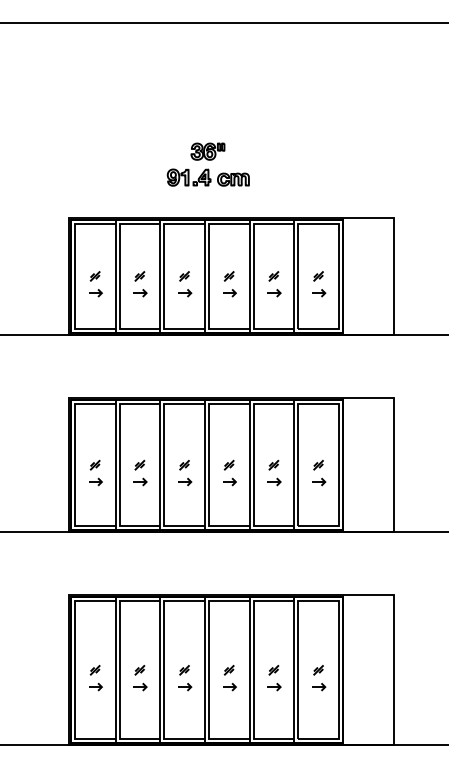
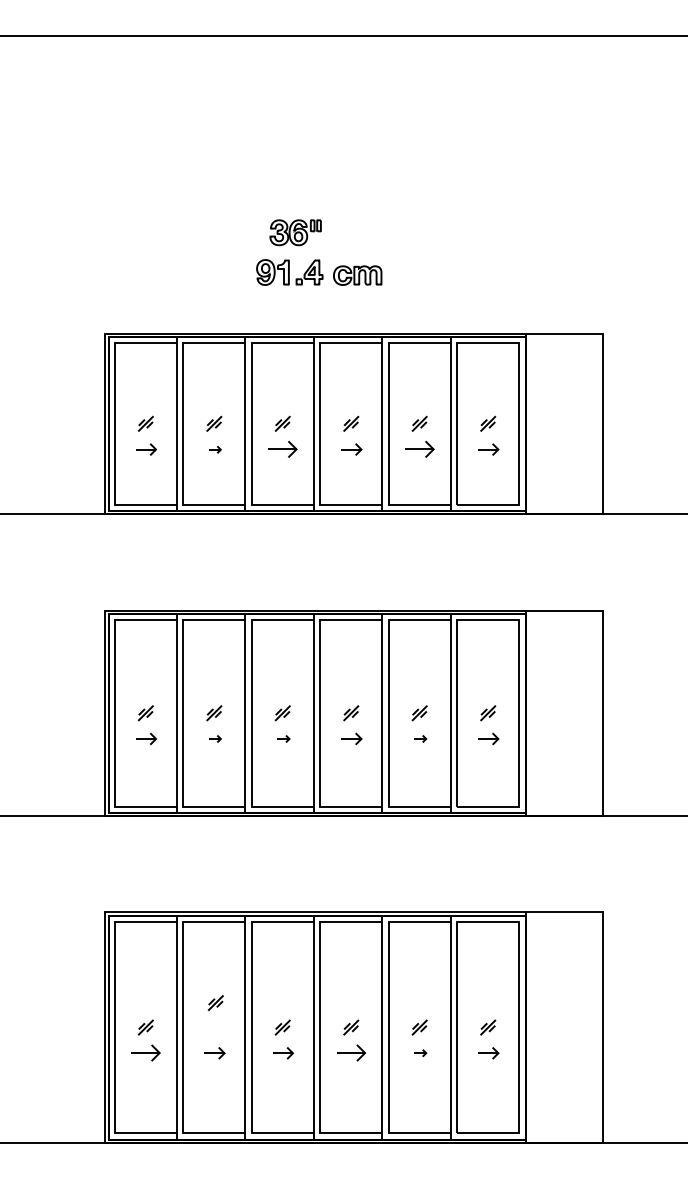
part: (207, 151) -> (294, 232), moved
part: (140, 293) -> (215, 450), size x0.6
part: (185, 293) -> (284, 450), size x1.4
part: (274, 293) -> (420, 450), size x1.4
part: (140, 481) -> (215, 738), size x0.6
part: (185, 481) -> (284, 738), size x0.6
part: (274, 481) -> (420, 738), size x0.6
part: (139, 670) -> (215, 1003), moved
part: (274, 686) -> (420, 1052), size x0.6
part: (95, 687) -> (146, 1053), size x1.4
part: (229, 687) -> (351, 1053), size x1.4

